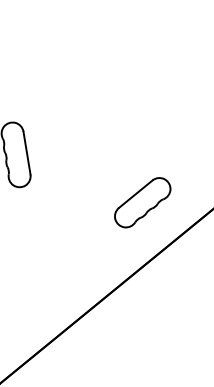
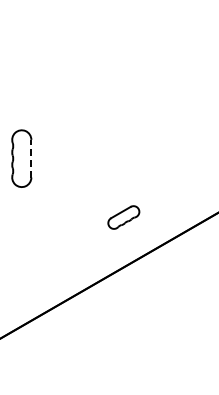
line: (27, 152) -> (31, 158), solid -> dashed
part: (142, 202) -> (123, 217), size x0.6

